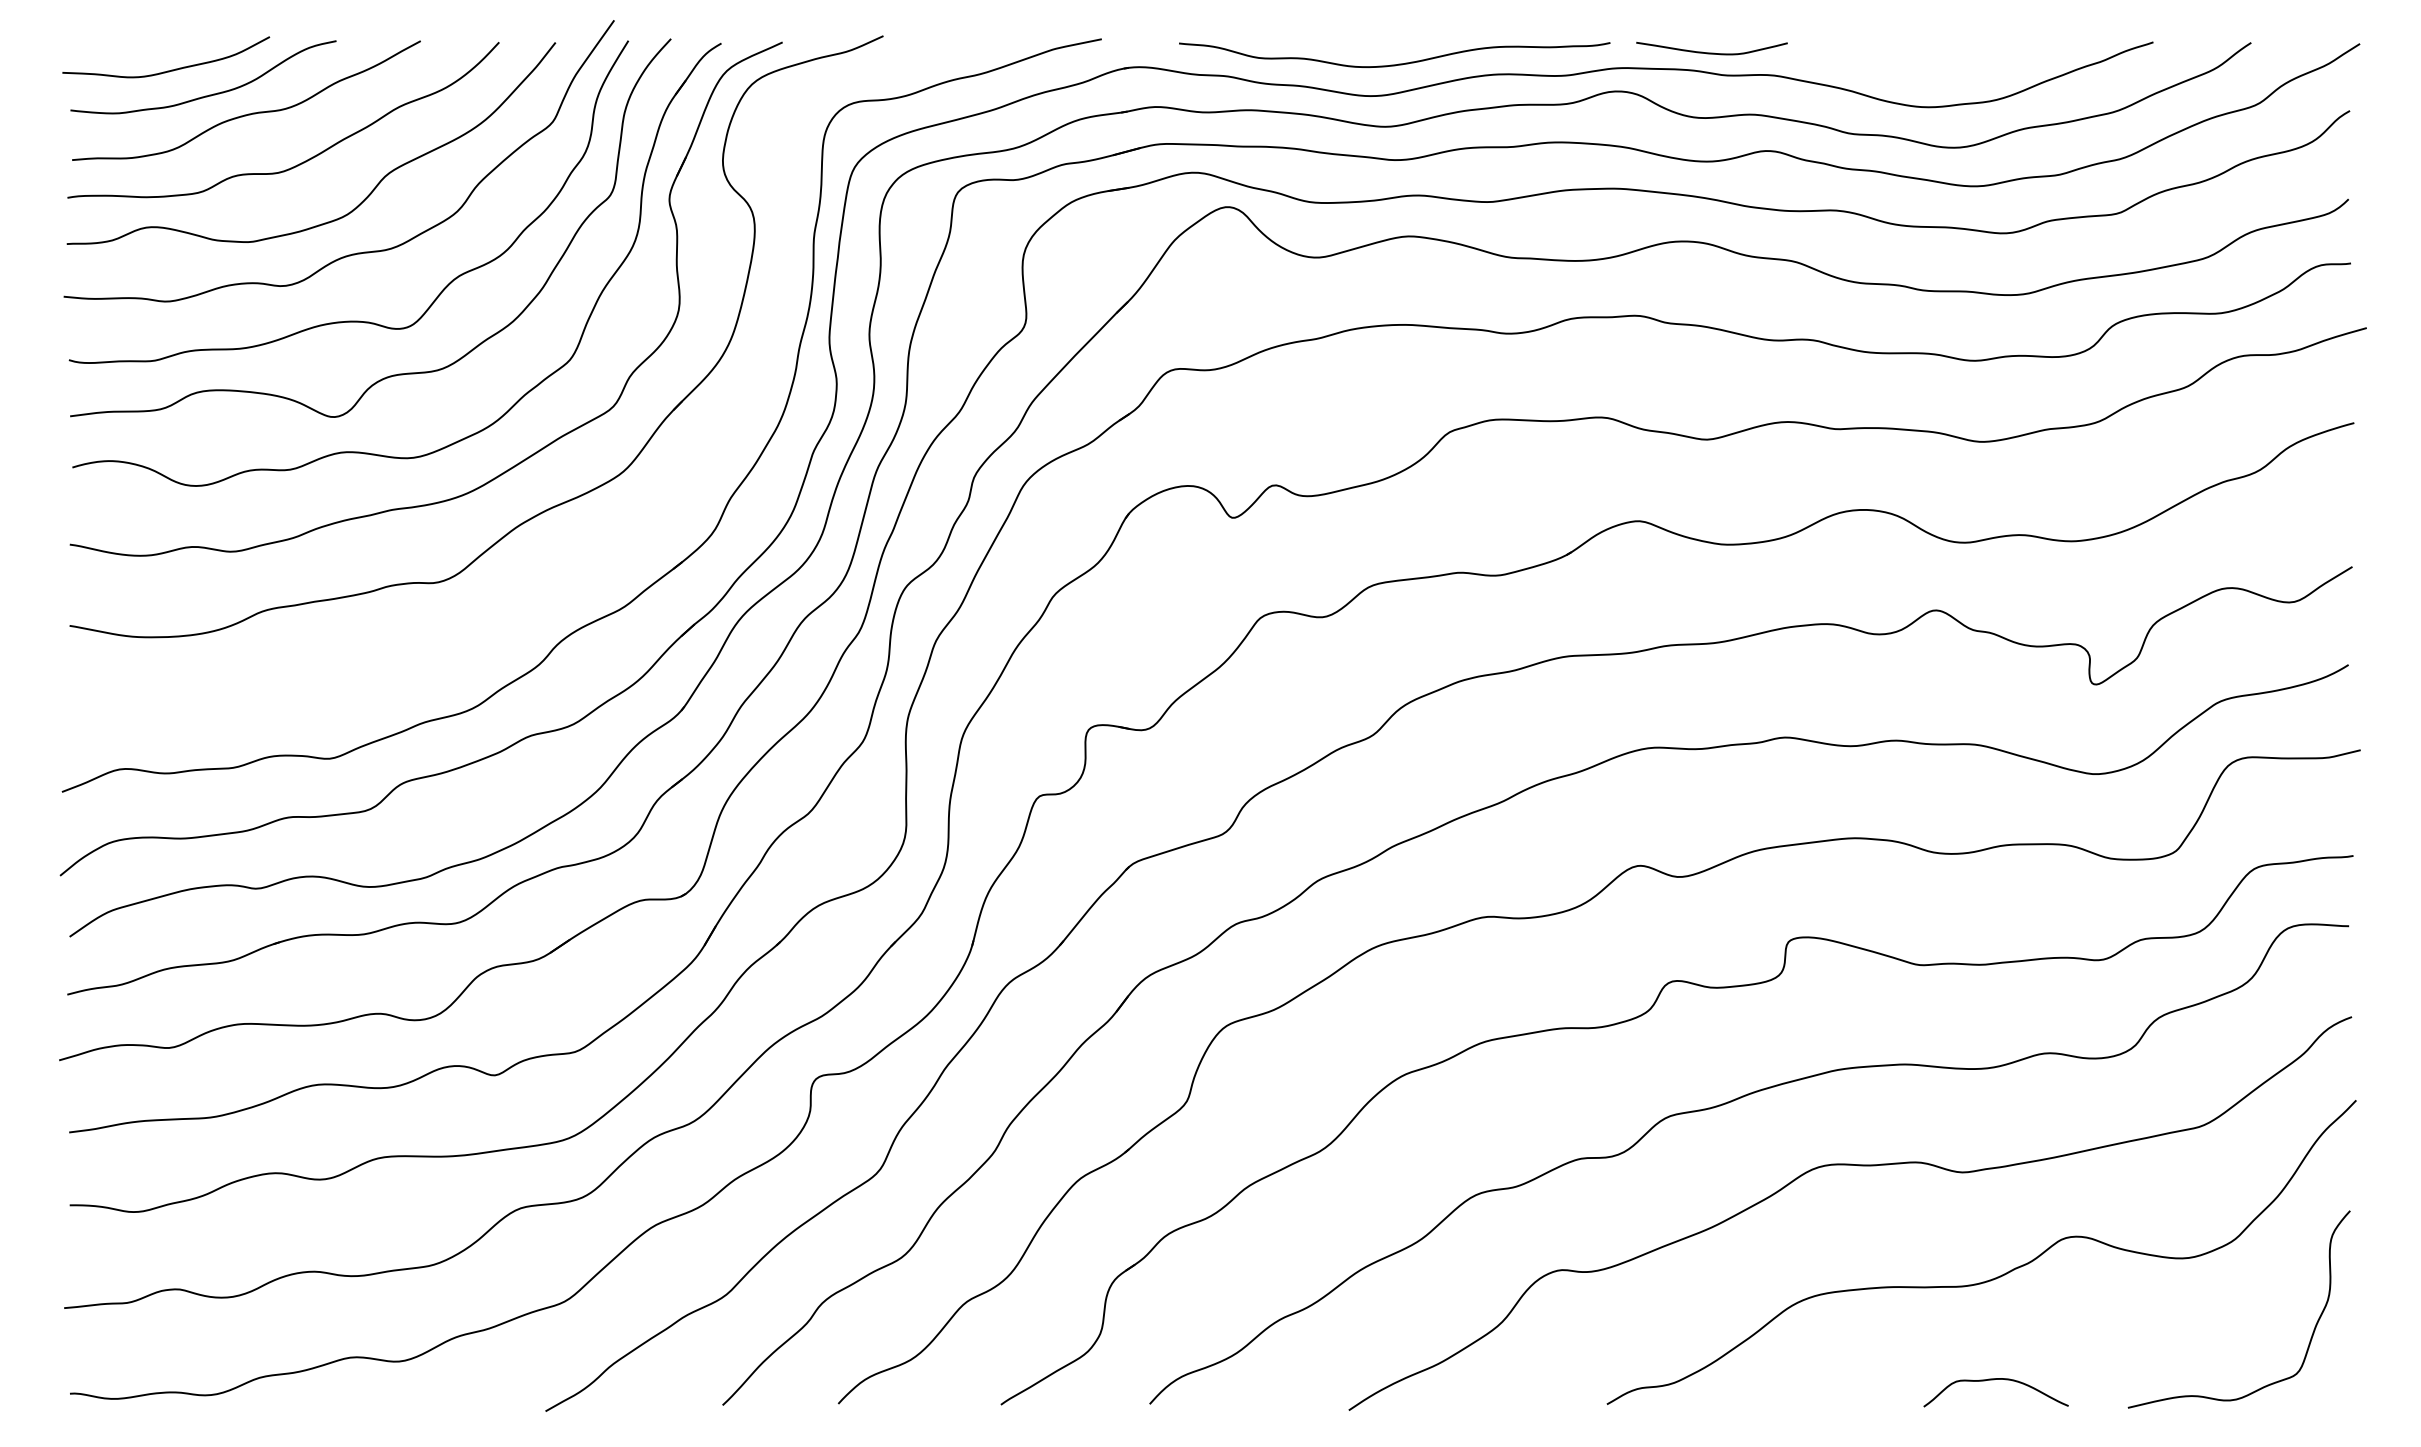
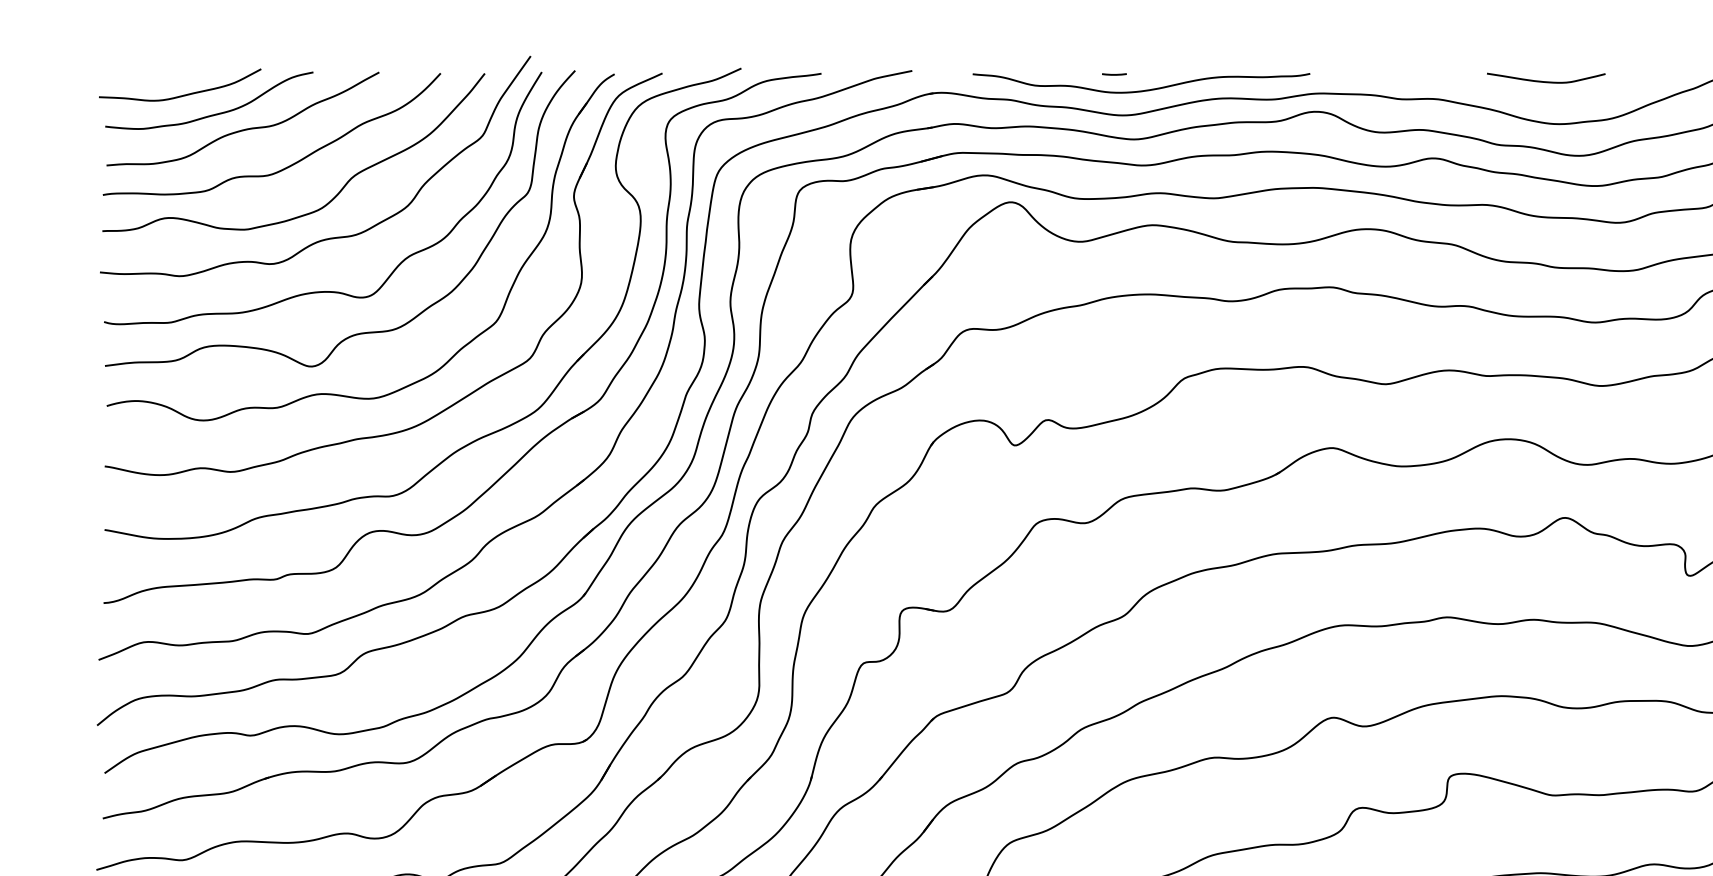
line: (1359, 43) -> (1113, 74), added
curve: (1711, 52) -> (1545, 81), moved
part: (627, 509) -> (541, 438), added

